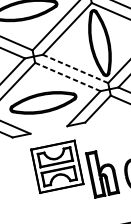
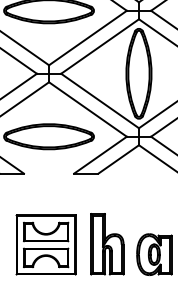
line: (74, 68) -> (99, 100), dashed -> solid
line: (68, 76) -> (88, 109), dashed -> solid
part: (56, 166) -> (45, 244), moved

